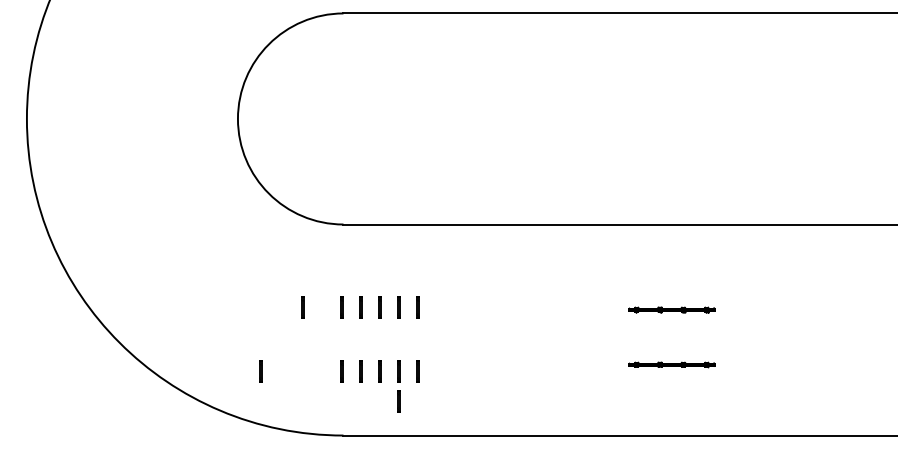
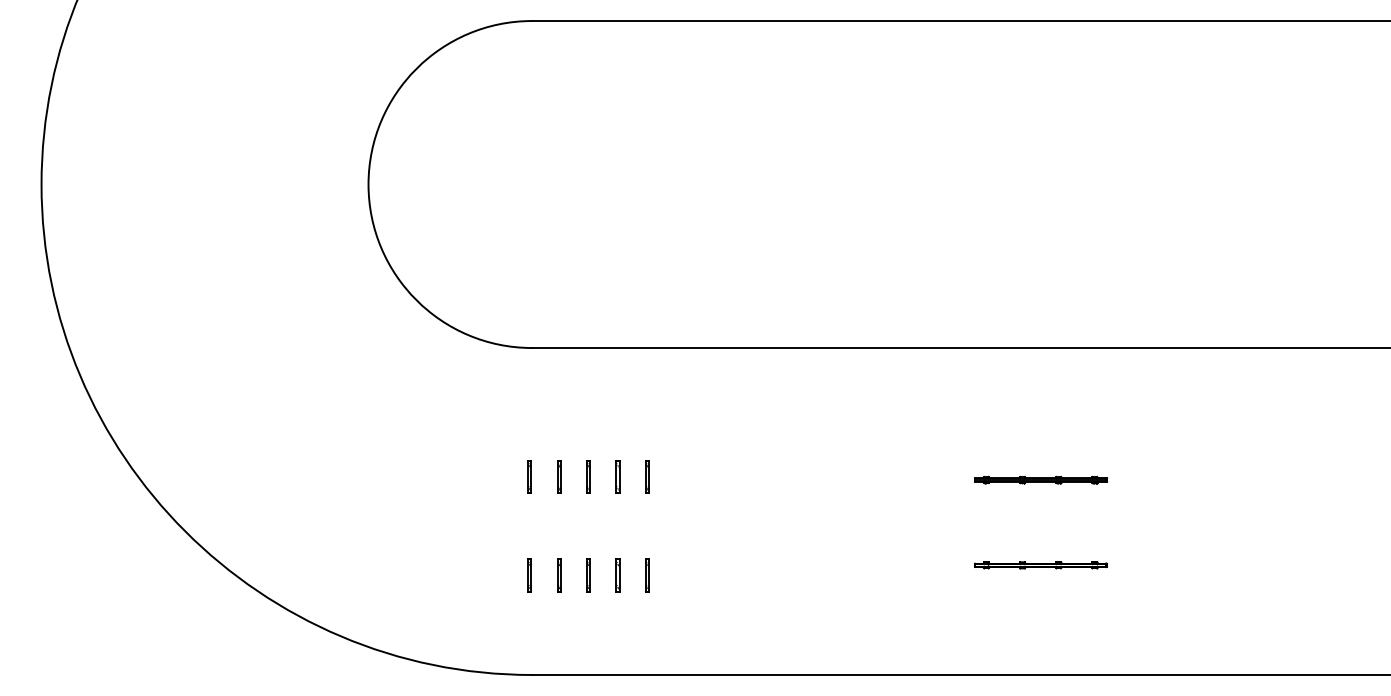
line: (302, 307) -> (468, 476), removed
line: (260, 371) -> (403, 575), removed
line: (398, 401) -> (617, 622), removed

